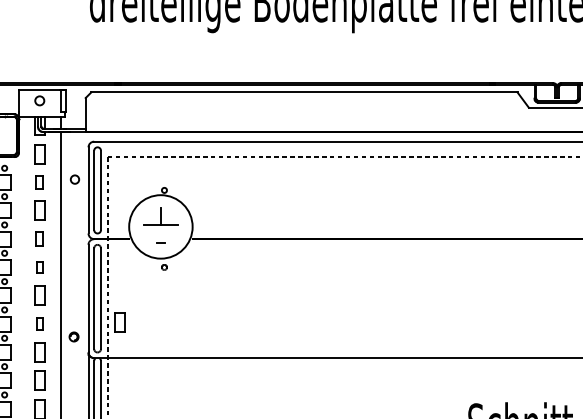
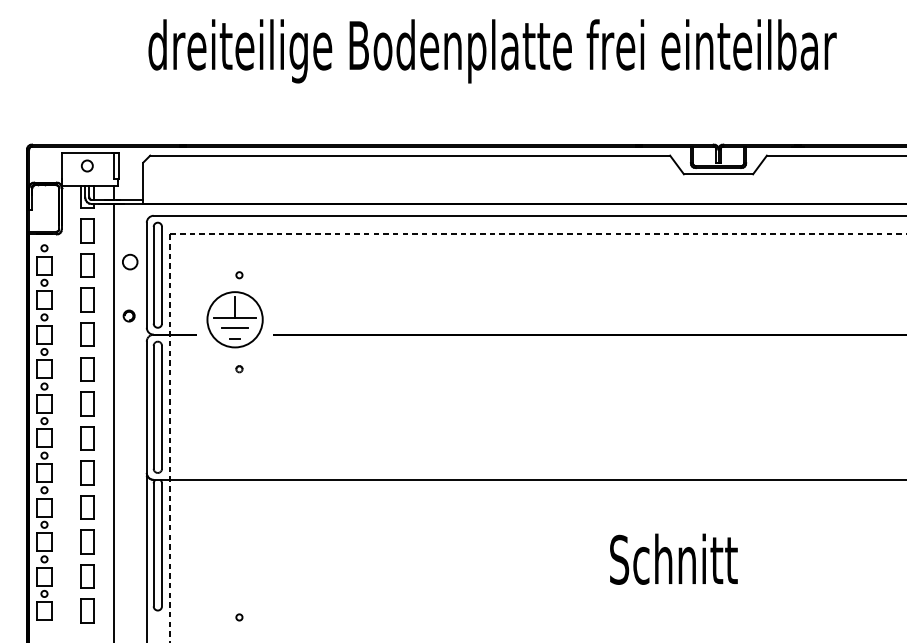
circle: (75, 179) -> (130, 261), size x1.43
part: (39, 182) -> (87, 265), size x1.43
circle: (160, 226) -> (234, 319), size x0.71
line: (161, 234) -> (235, 328), added
part: (39, 238) -> (87, 334), size x1.43
part: (39, 267) -> (87, 369), size x1.67
part: (120, 322) -> (185, 436), removed
part: (39, 324) -> (87, 438), size x1.67
part: (73, 336) -> (128, 315), moved

